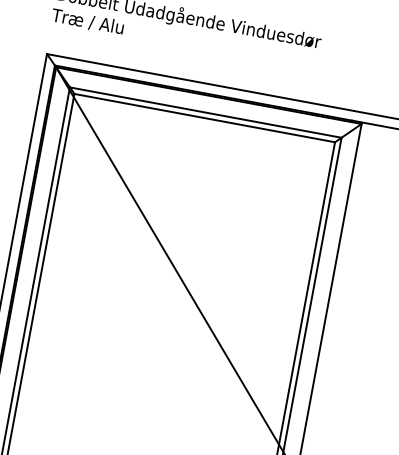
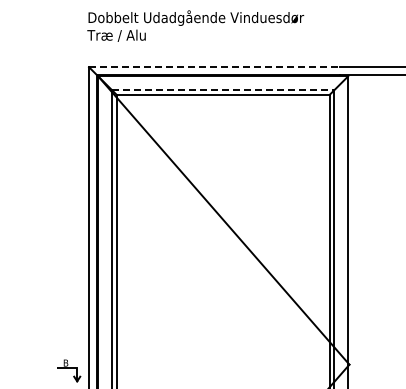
line: (200, 82) -> (214, 67), solid -> dashed
line: (206, 113) -> (223, 90), solid -> dashed

